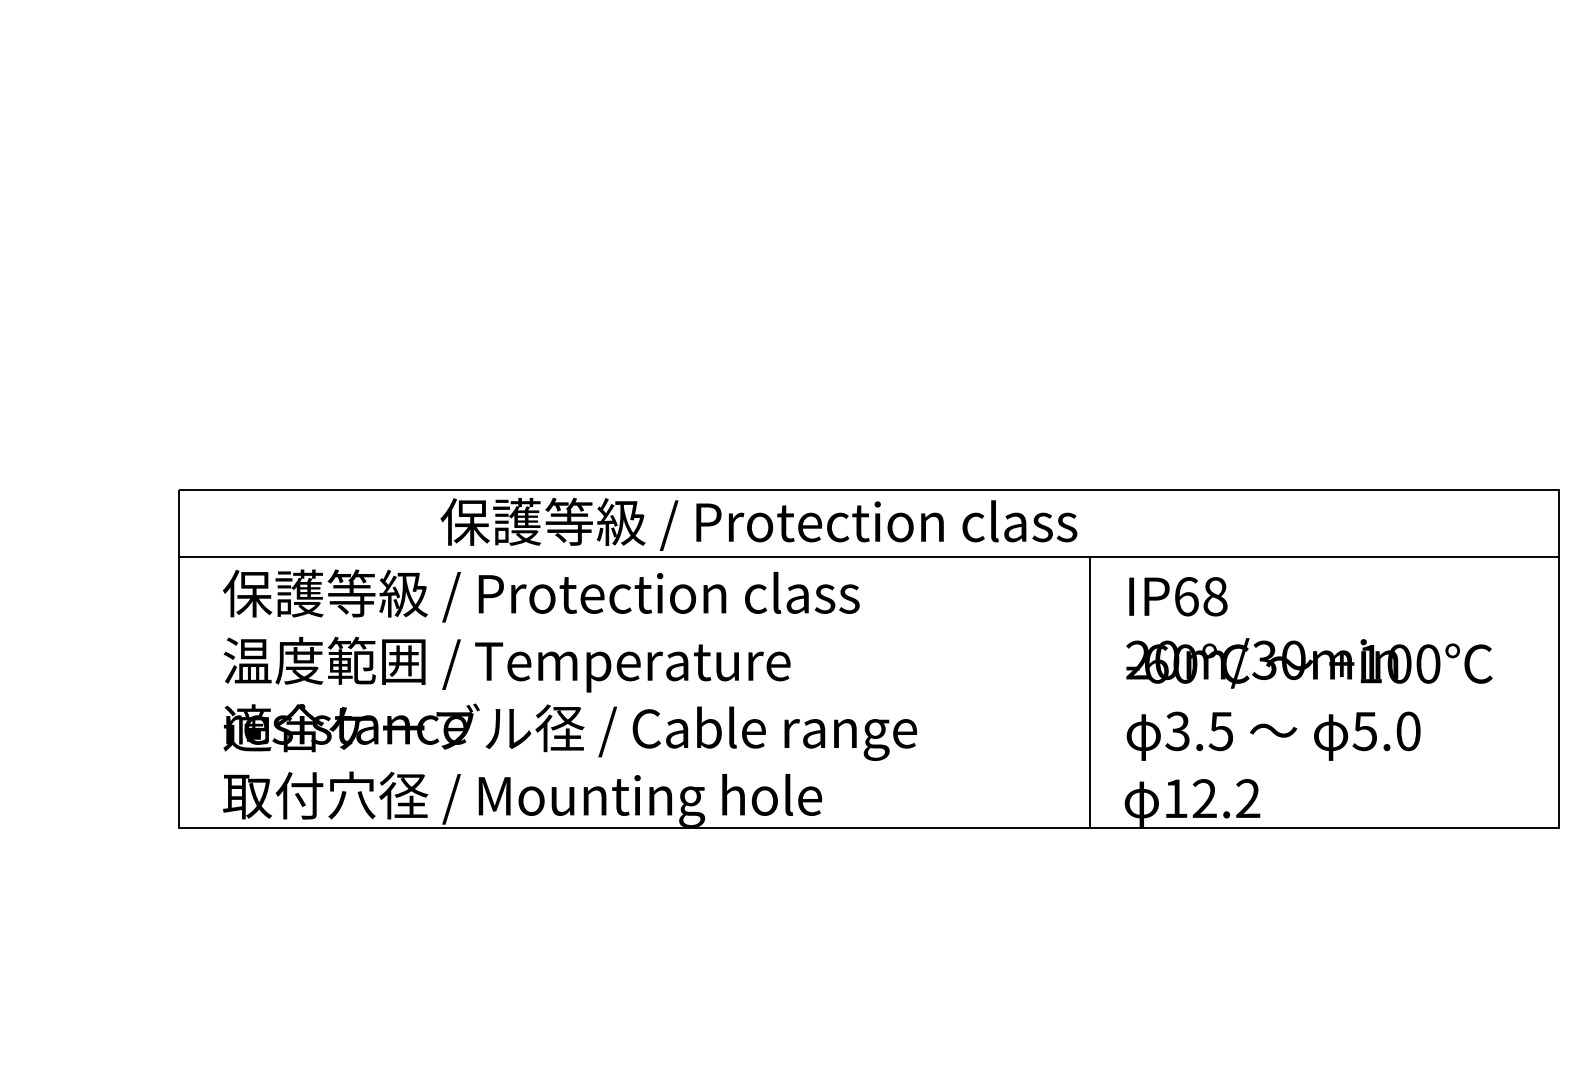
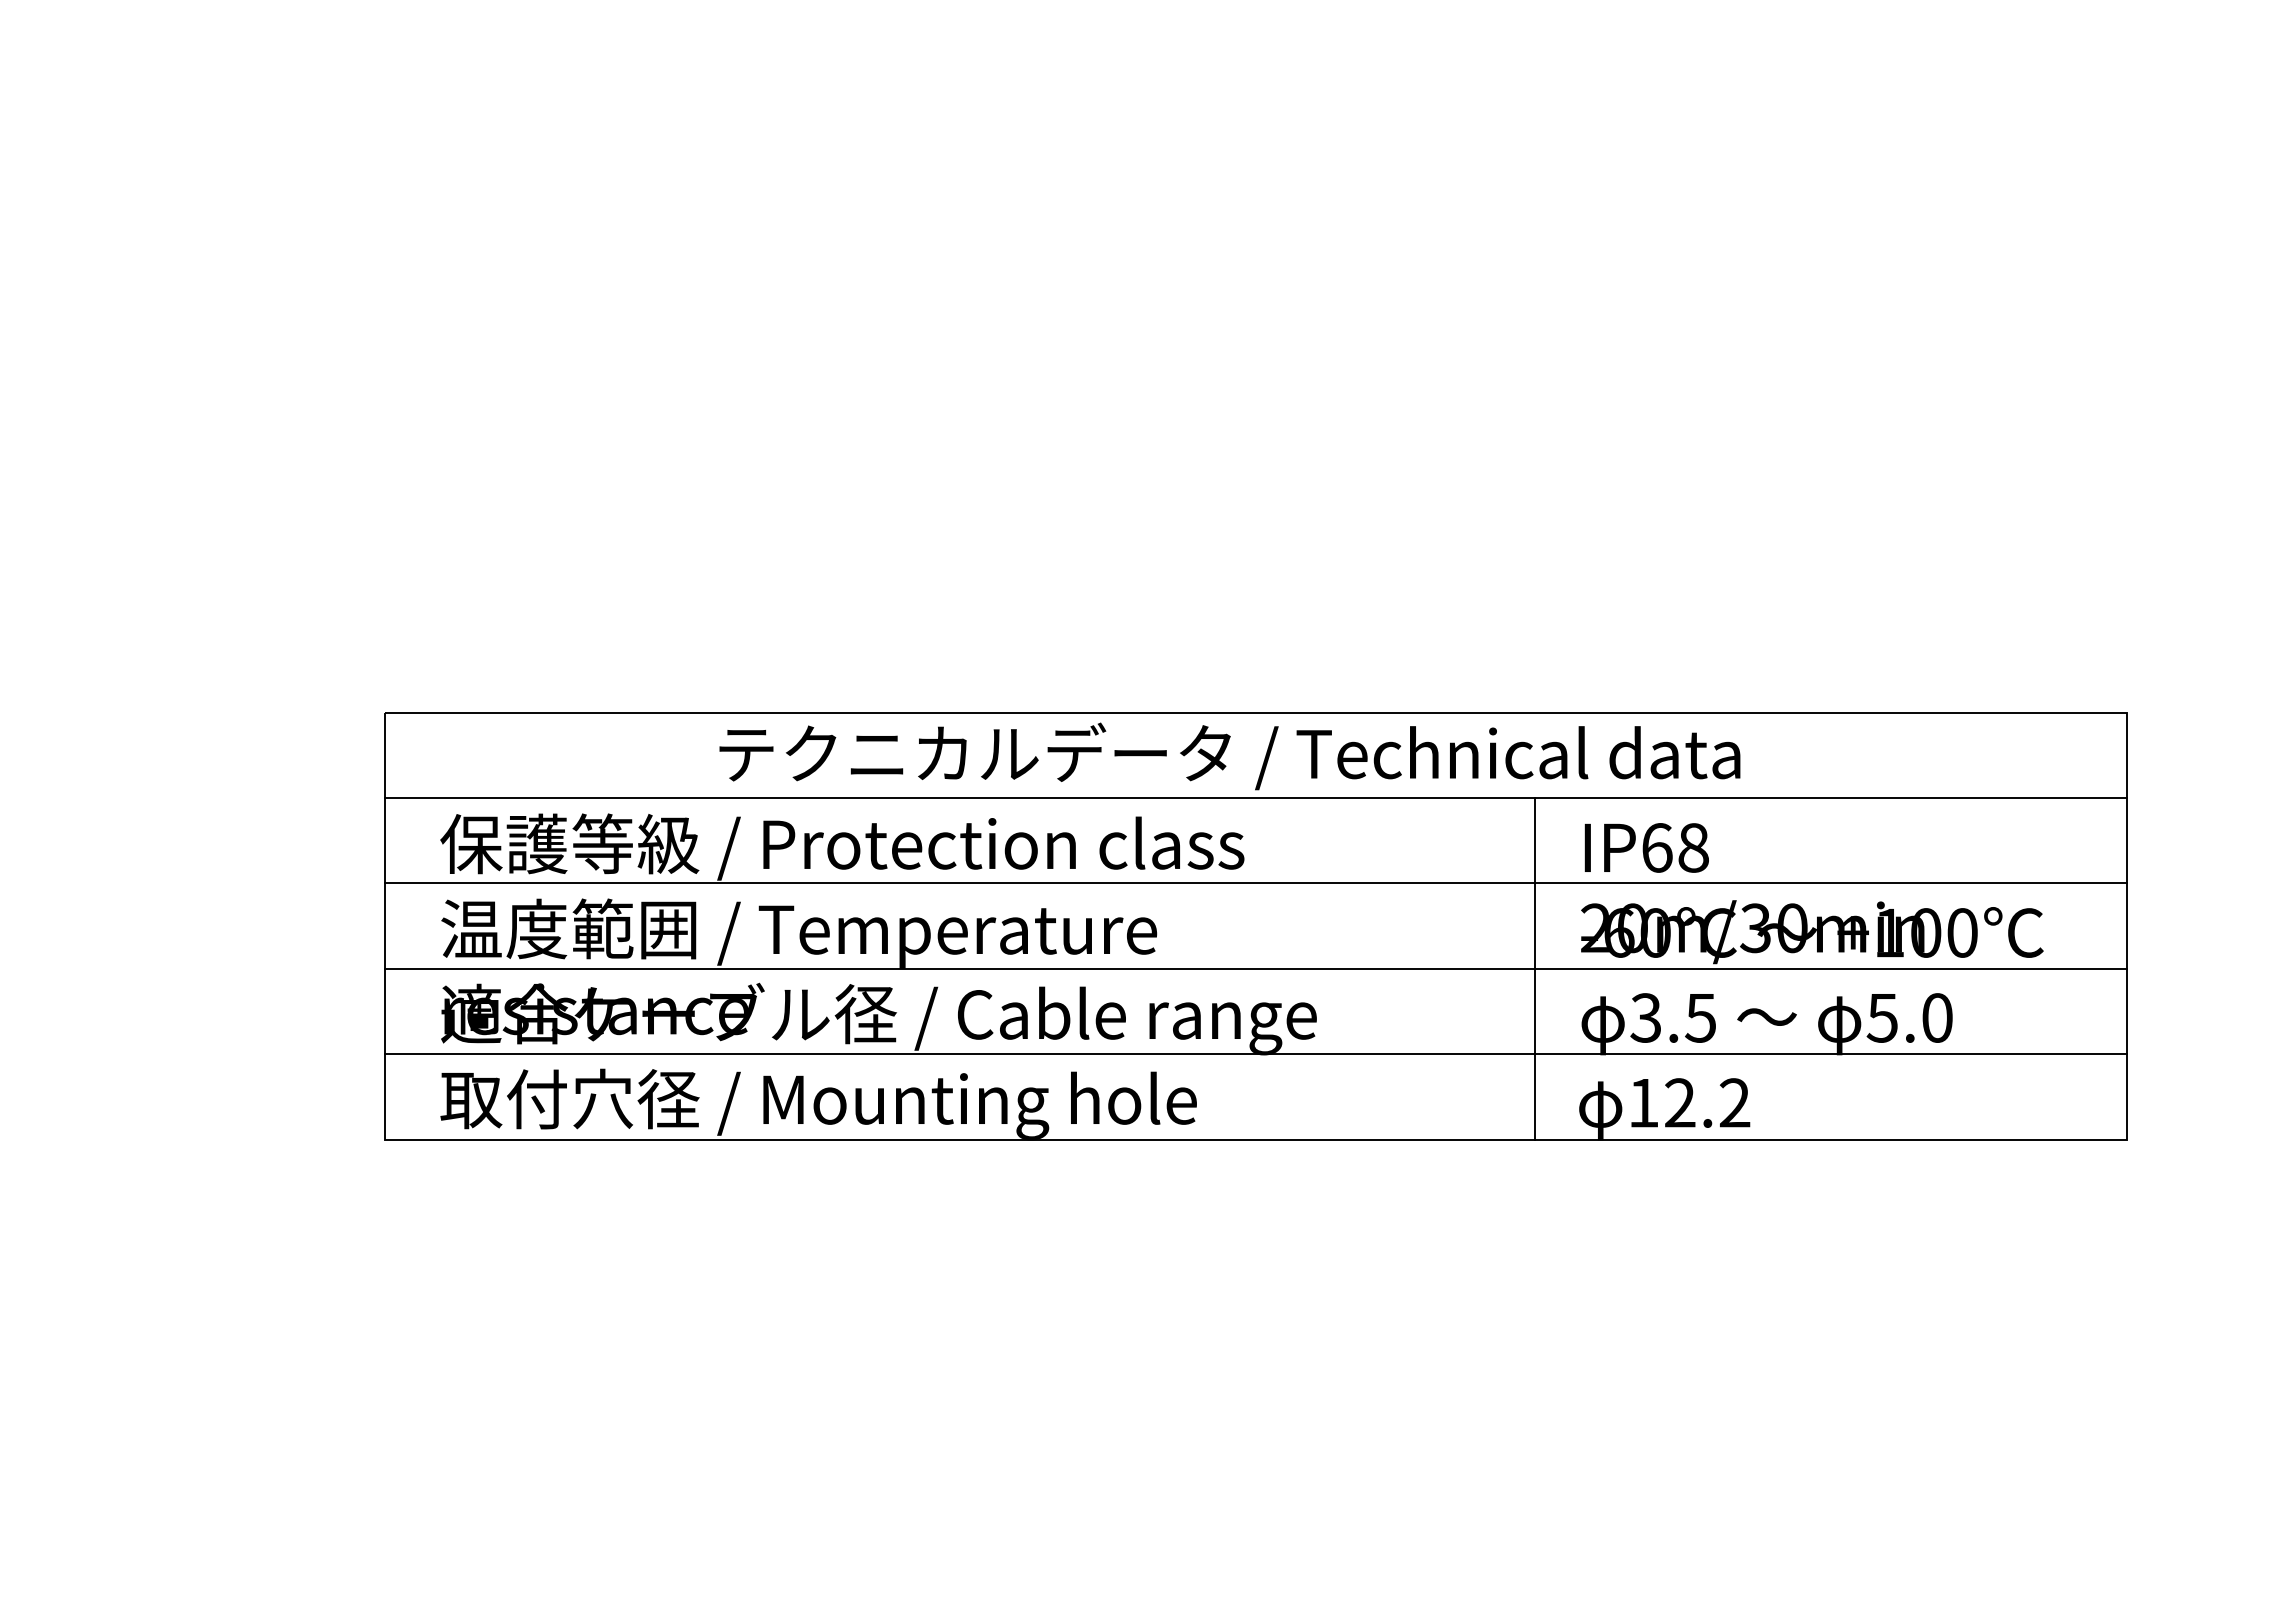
text: (846, 524) -> (1227, 756), 保護等級 / Protection class -> テクニカルデータ / Technical data
line: (868, 624) -> (1255, 883), added
line: (868, 692) -> (1255, 968), added
line: (868, 760) -> (1255, 1054), added

